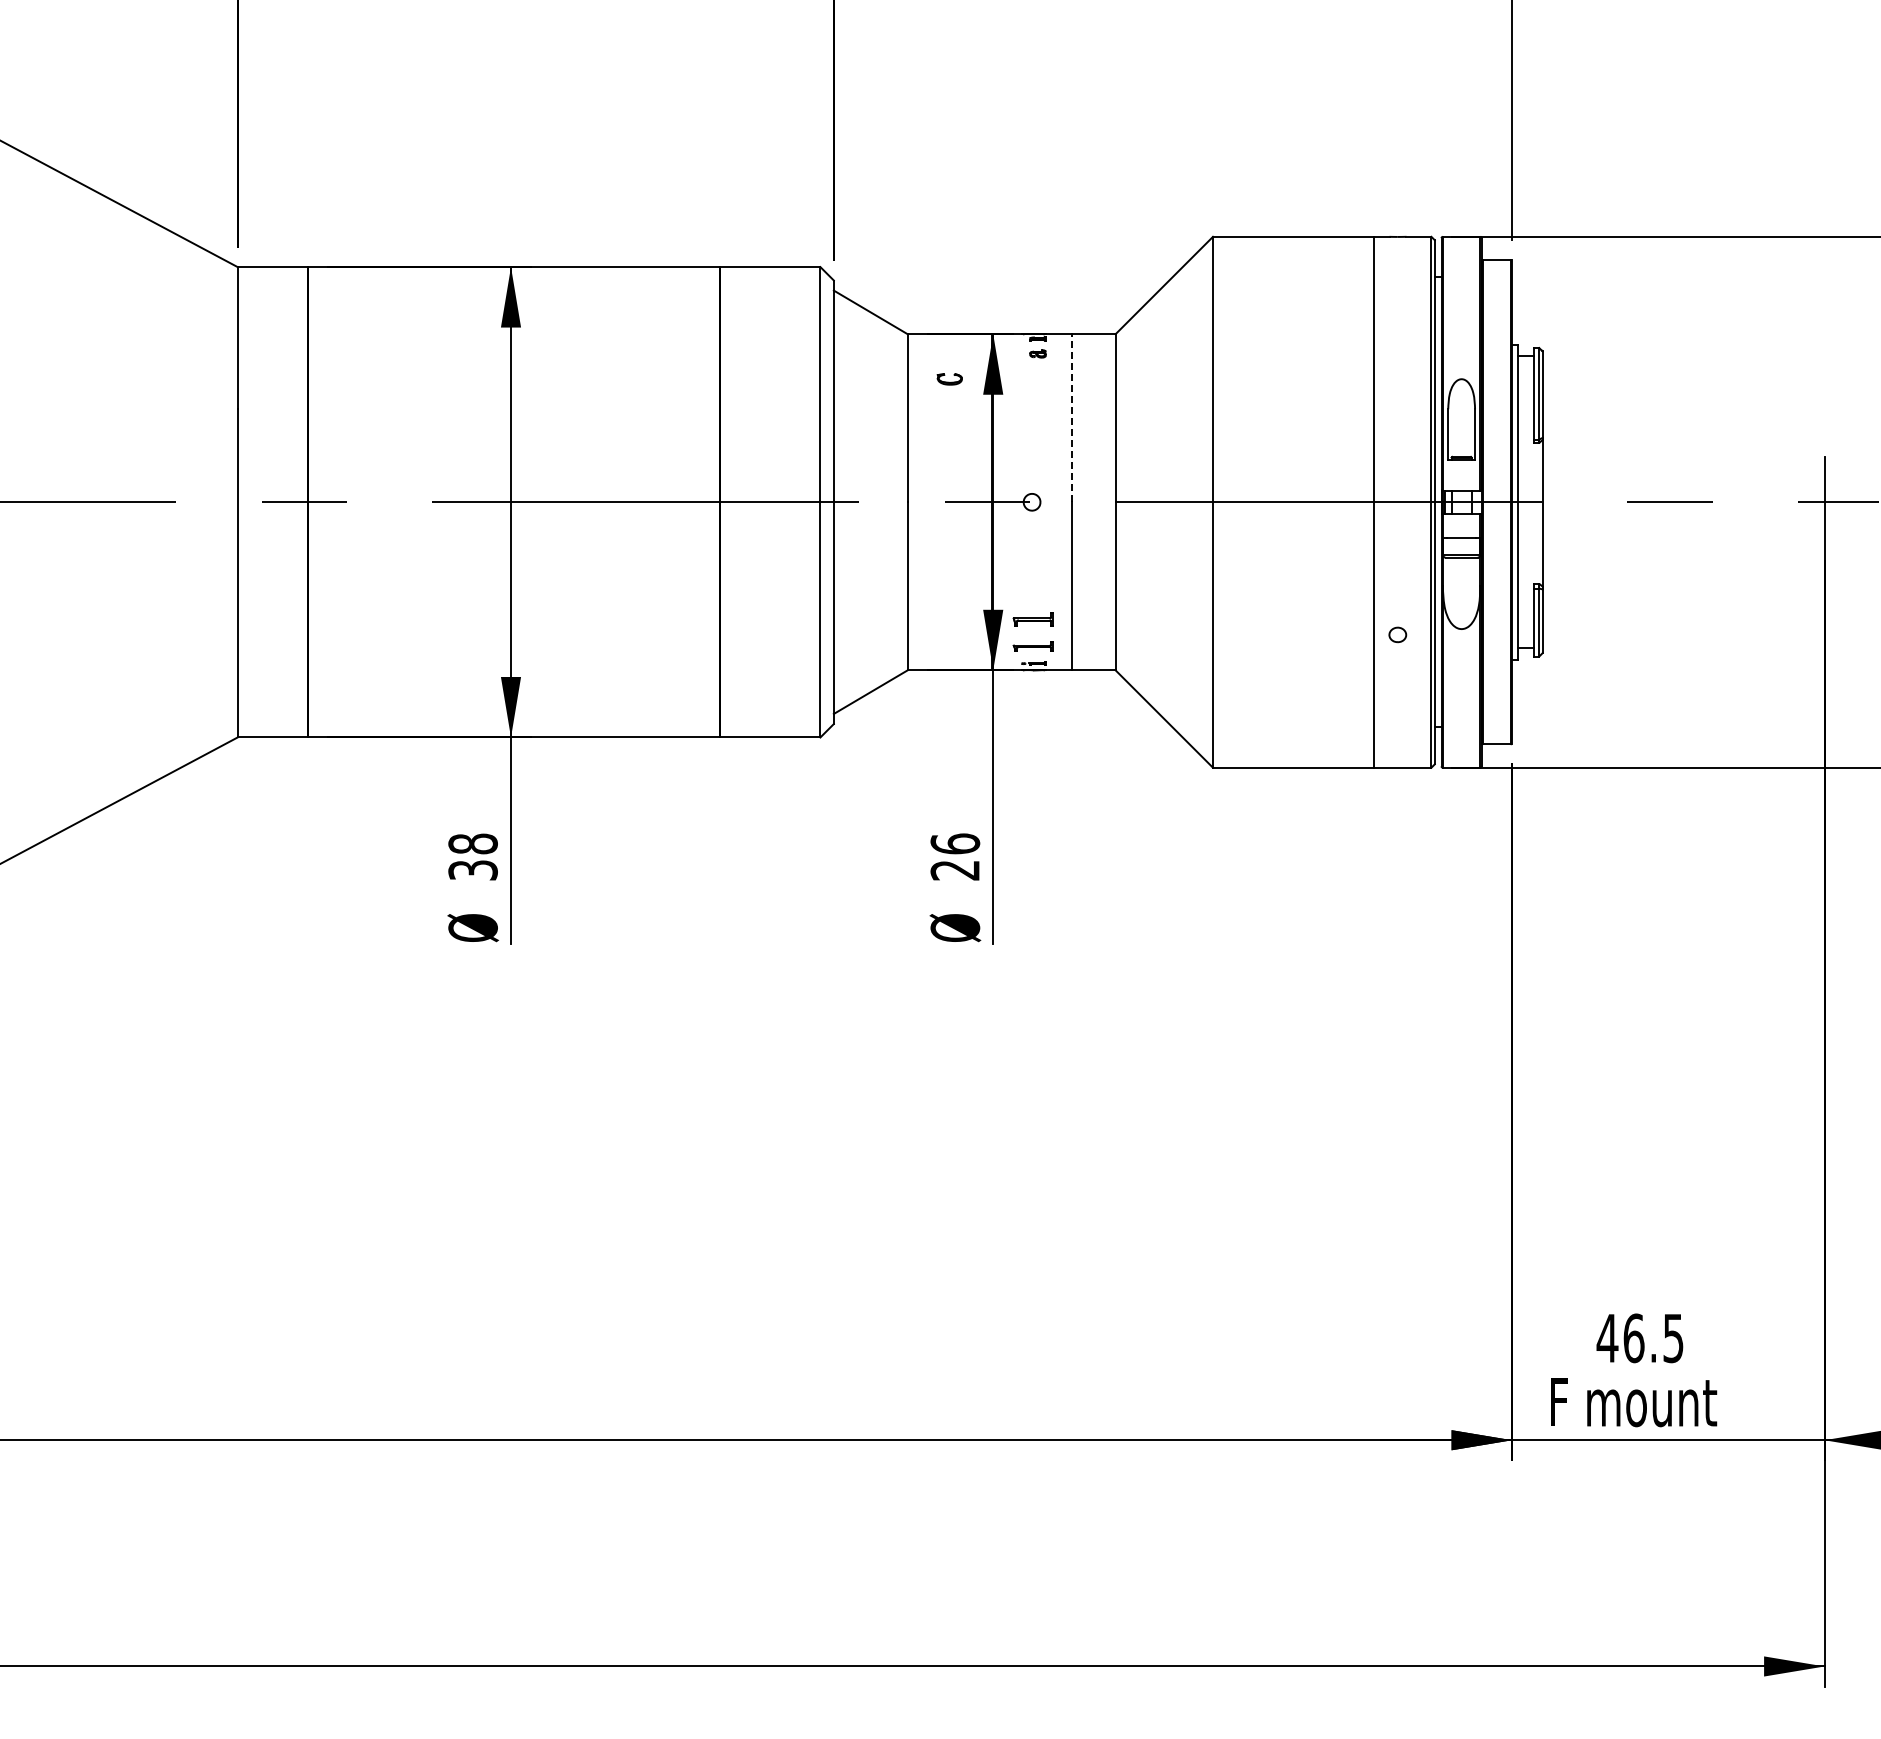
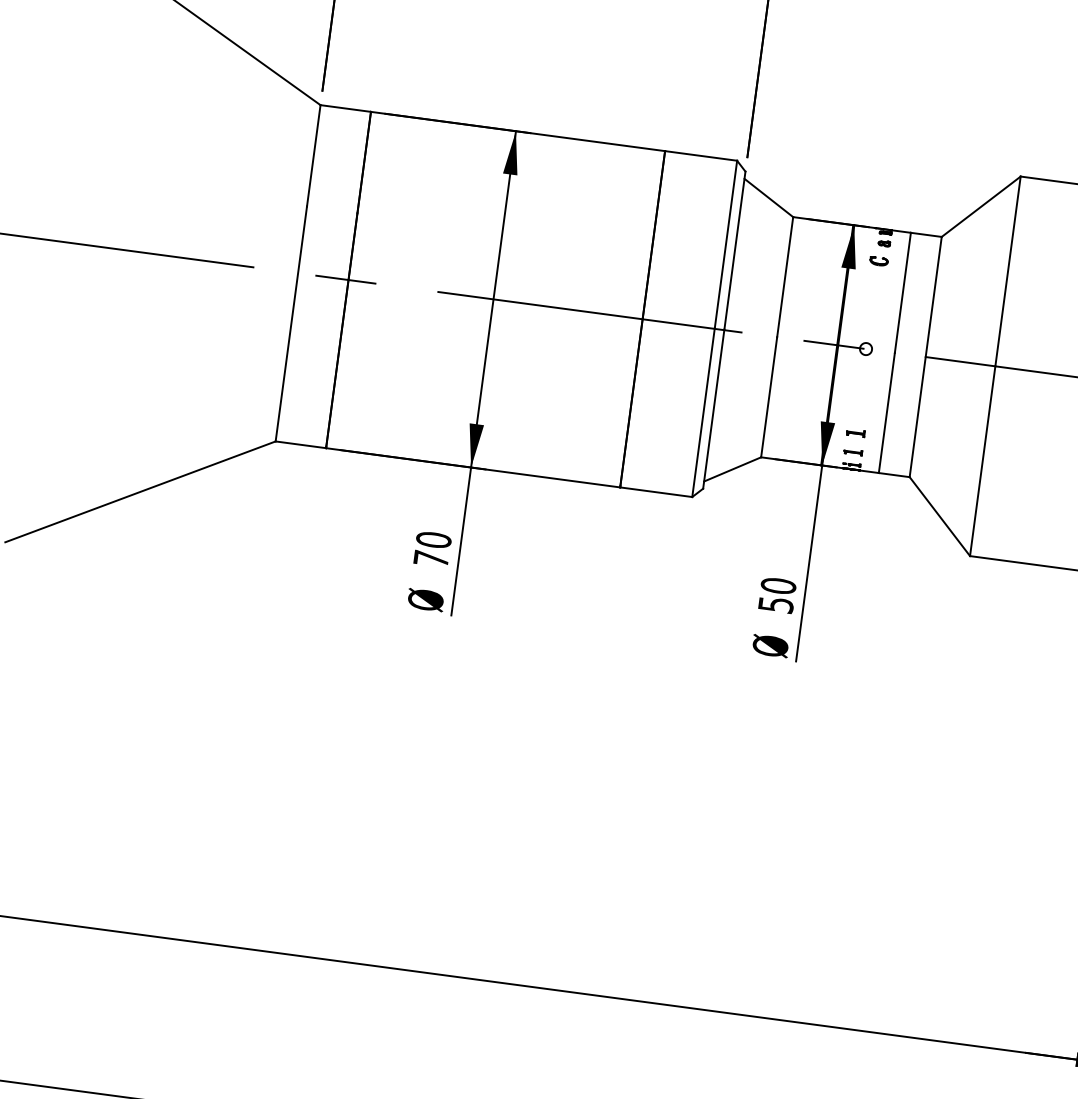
part: (949, 379) -> (878, 261), moved
line: (1072, 417) -> (903, 292), dashed -> solid
part: (1033, 619) -> (855, 433), size x0.62
part: (1033, 646) -> (853, 452), size x0.62
text: (472, 856) -> (432, 548), 38 -> 70
text: (955, 856) -> (777, 594), 26 -> 50

